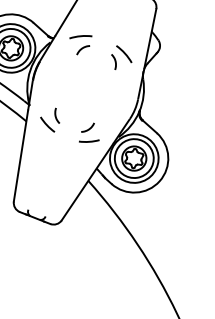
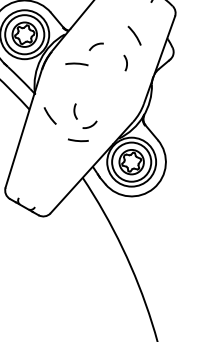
line: (80, 37) -> (76, 64), moved
arc: (124, 53) -> (134, 35), moved
curve: (56, 115) -> (75, 111), moved
arc: (89, 141) -> (78, 140), moved

